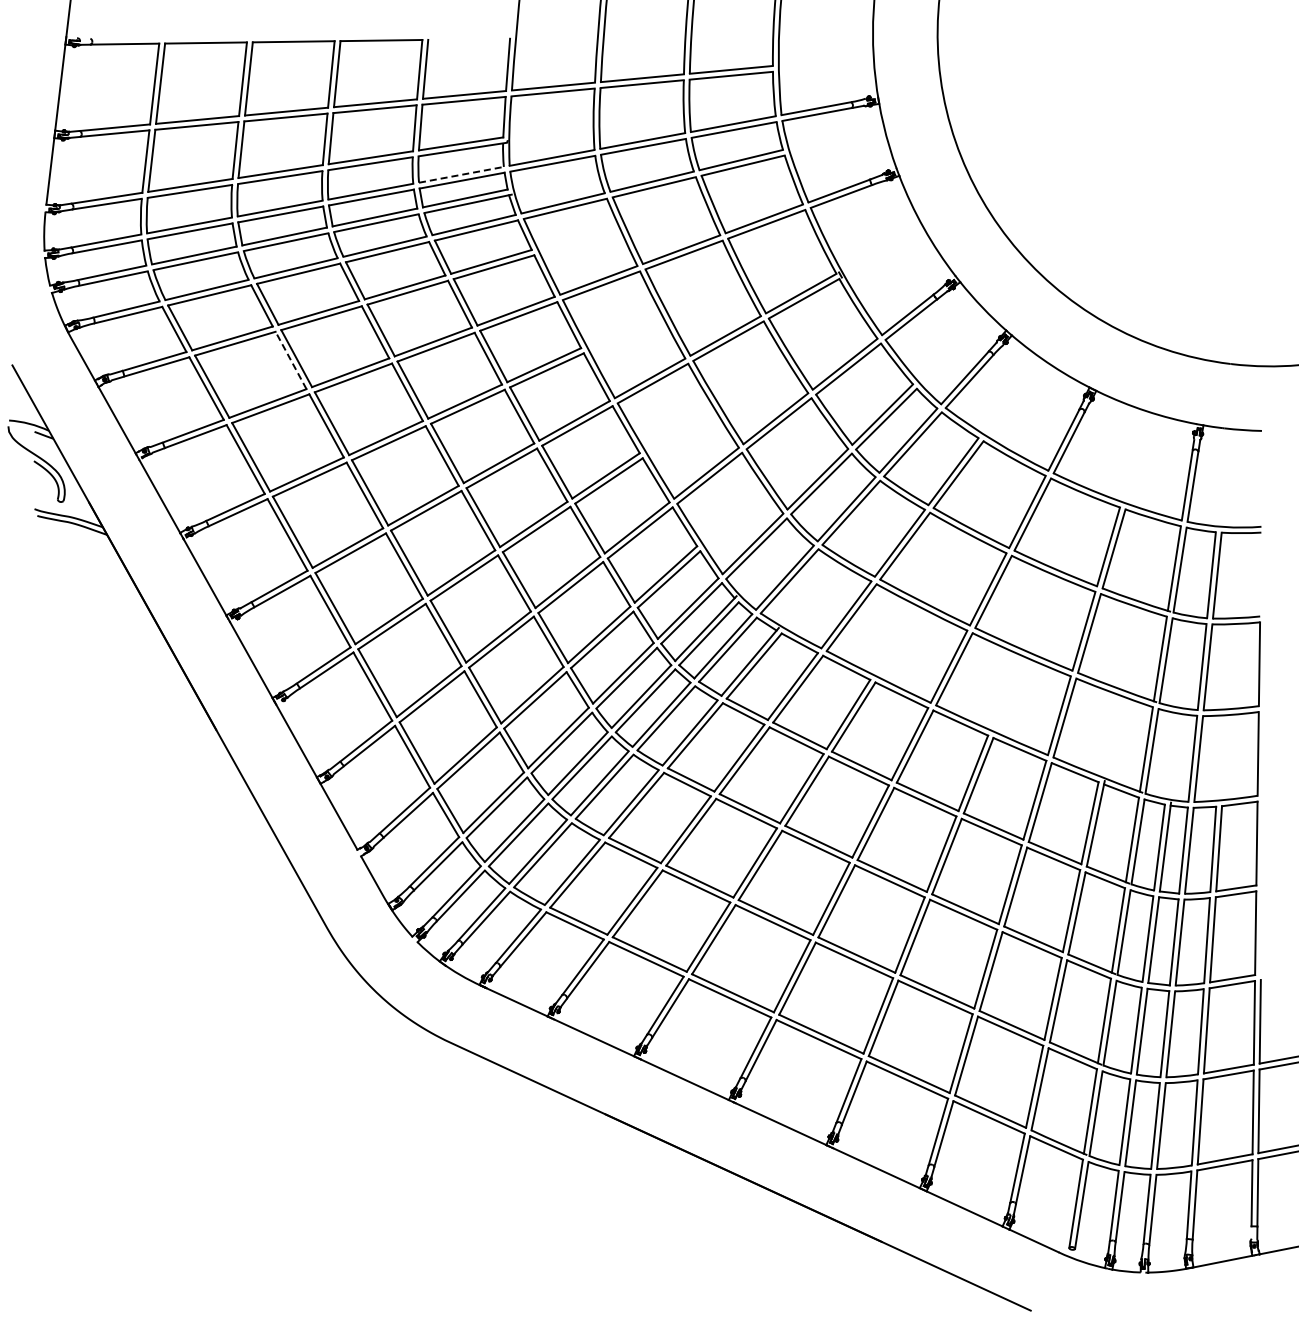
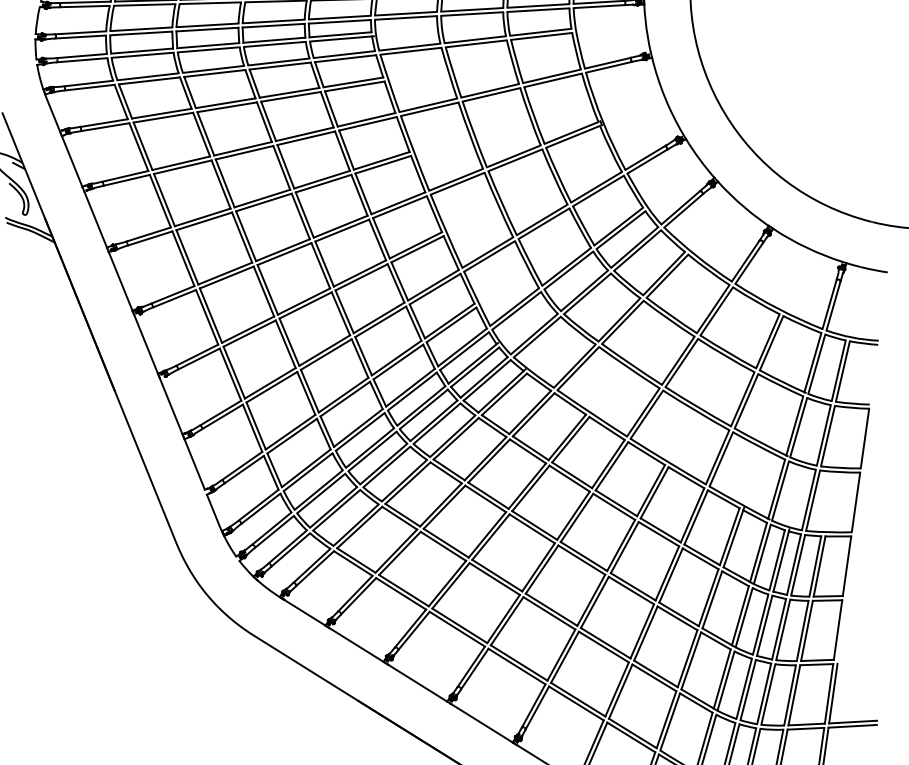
line: (461, 174) -> (339, 17), dashed -> solid
line: (291, 360) -> (201, 134), dashed -> solid

